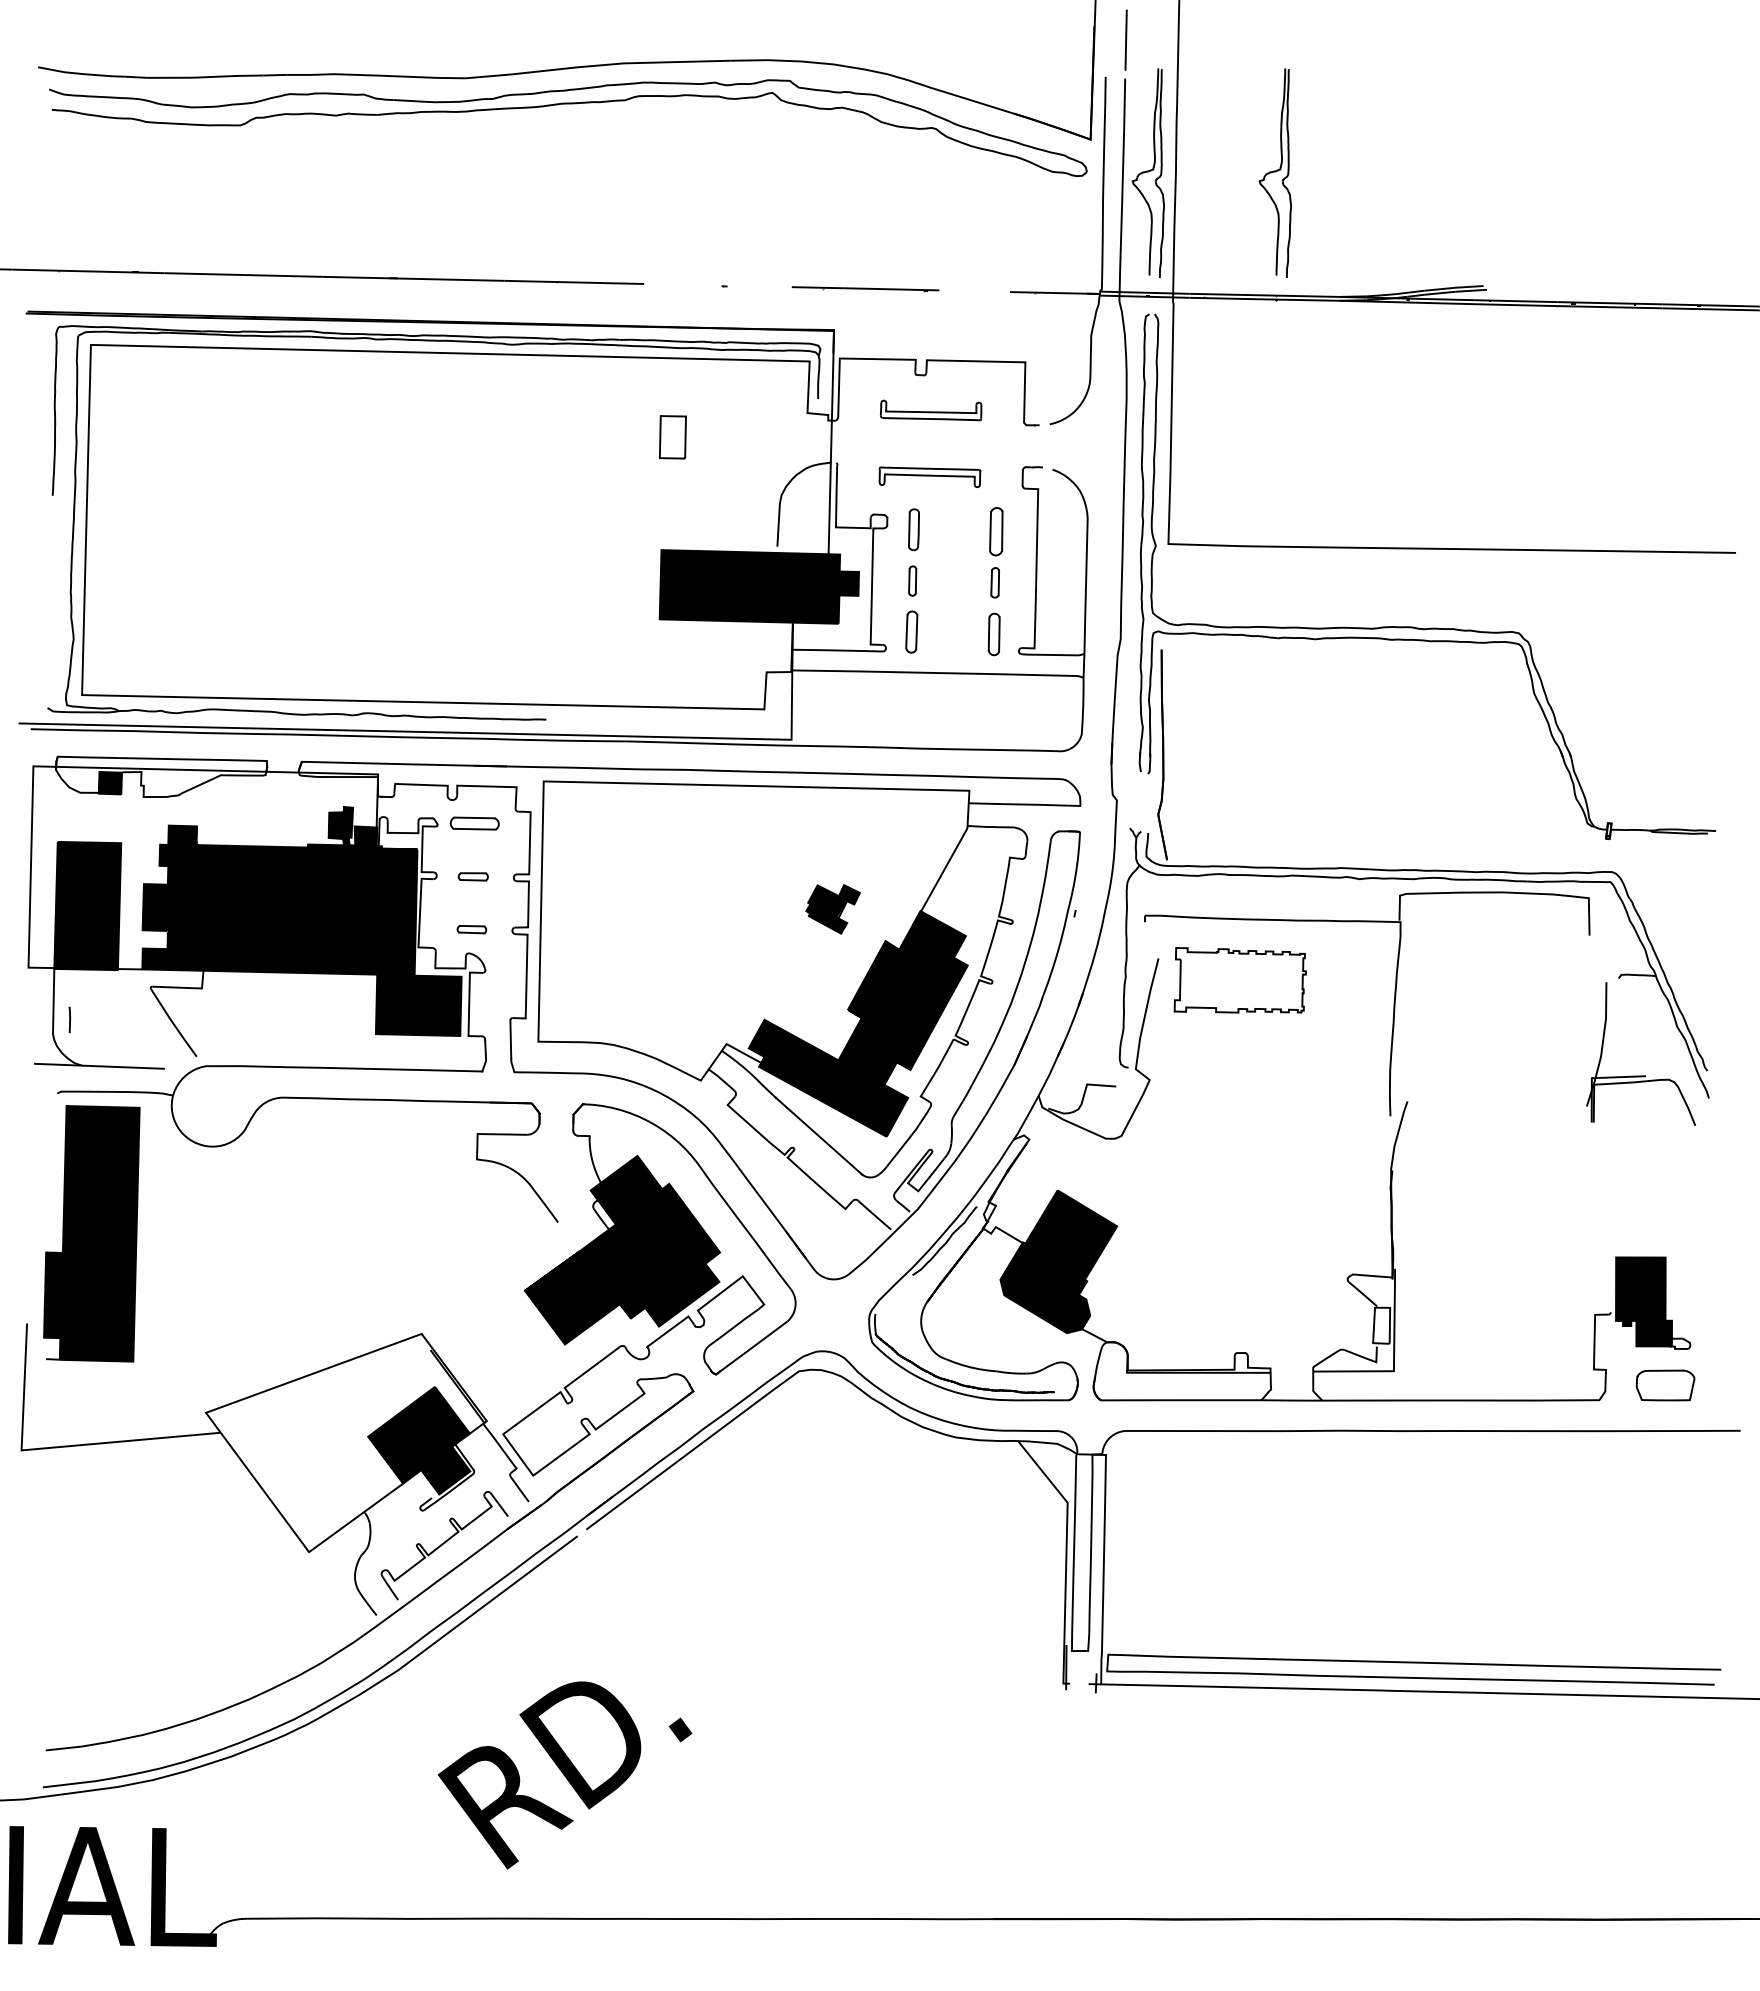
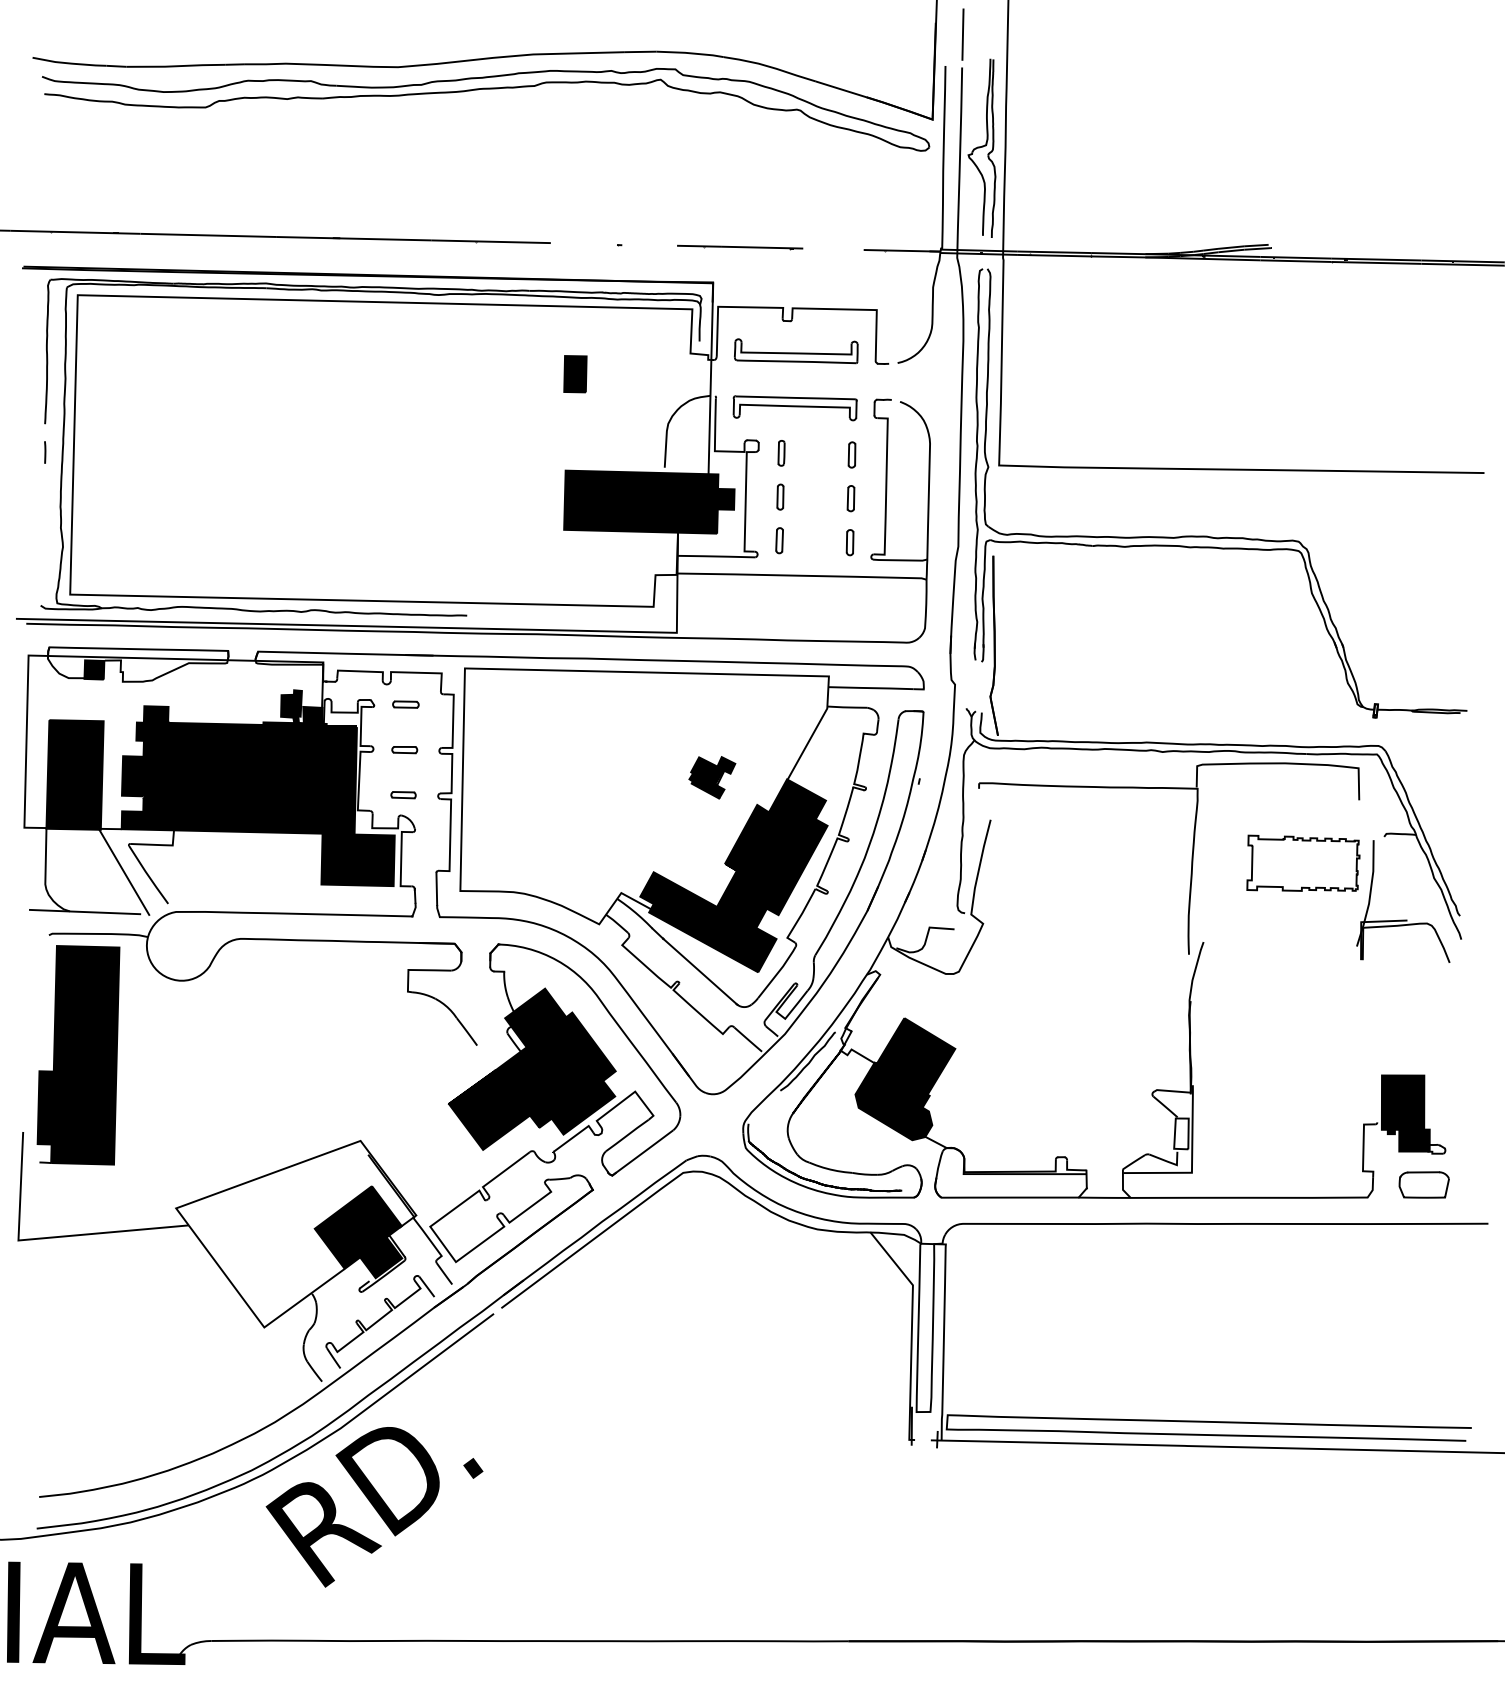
part: (1274, 172) -> (1089, 147), removed
part: (930, 410) -> (795, 351), size x1.43
fill: (672, 437) -> (575, 374), added
part: (929, 477) -> (794, 408), size x1.43
part: (913, 529) -> (781, 453), size x0.71
part: (996, 531) -> (852, 454), size x0.62
part: (911, 631) -> (779, 540), size x0.71
part: (993, 633) -> (849, 541), size x0.71
part: (474, 823) -> (405, 704), size x0.62
part: (1239, 980) -> (1302, 863), moved
line: (69, 1019) -> (44, 452), moved
line: (144, 1019) -> (123, 872), added
text: (564, 1775) -> (374, 1507), moved

